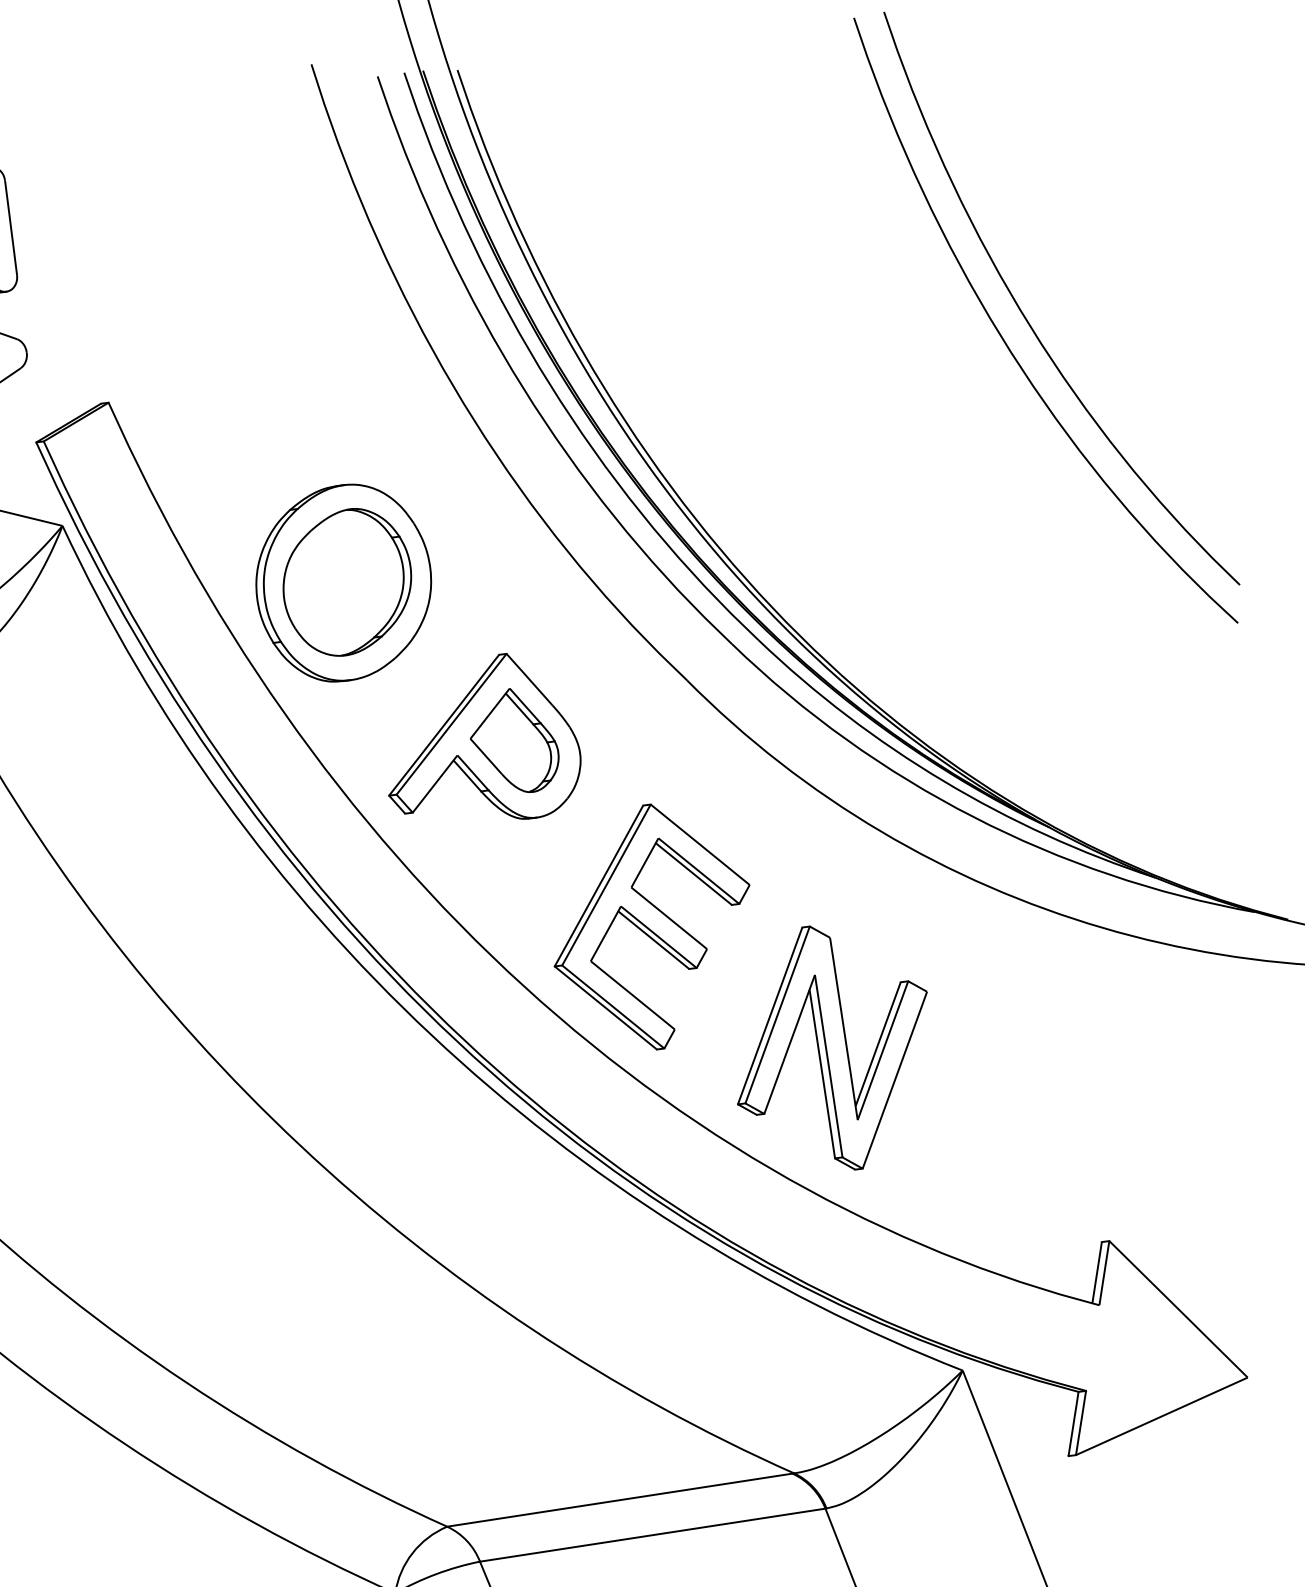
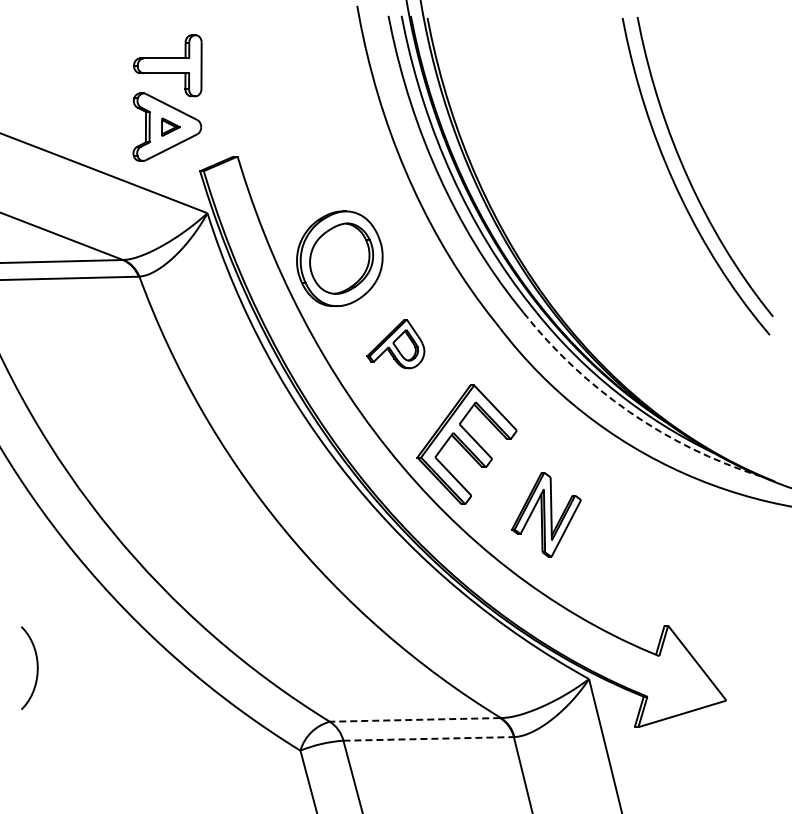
part: (479, 740) -> (395, 343), size x0.6
arc: (973, 815) -> (629, 411), solid -> dashed
part: (832, 1047) -> (546, 514), size x0.7
line: (620, 1499) -> (415, 719), solid -> dashed
line: (654, 1534) -> (429, 738), solid -> dashed

